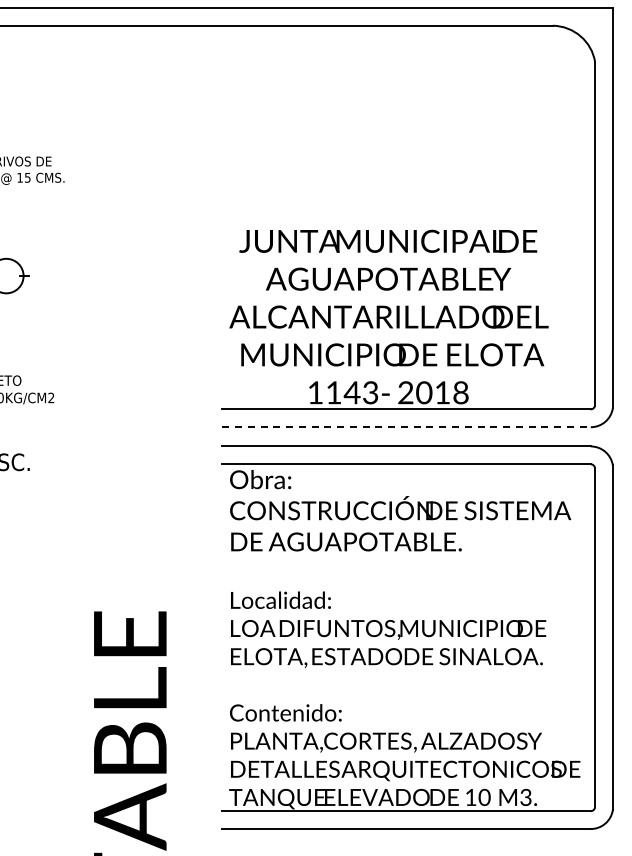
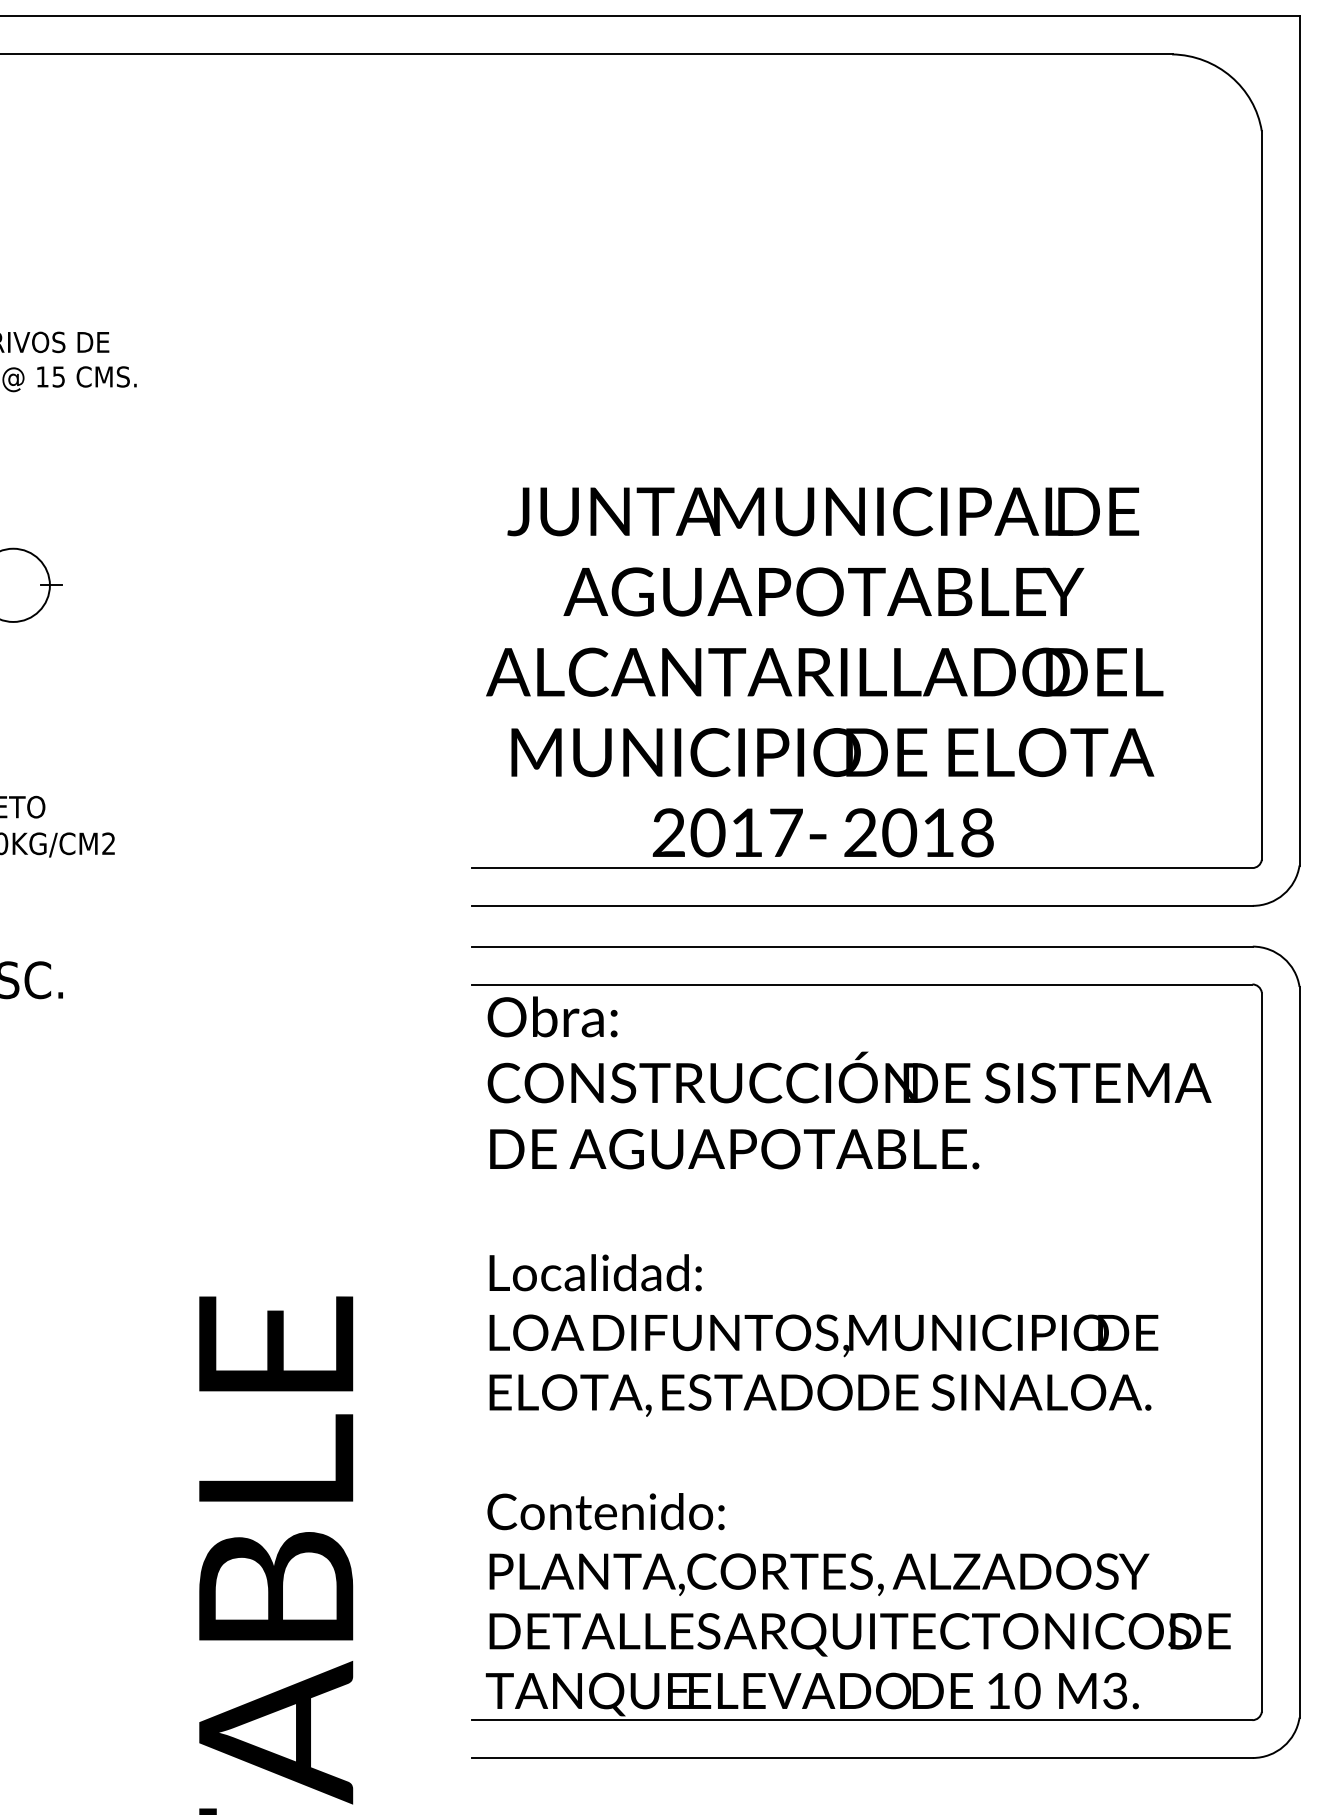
text: (343, 392) -> (728, 832), 1143- -> 2017-
line: (407, 427) -> (864, 906), dashed -> solid

